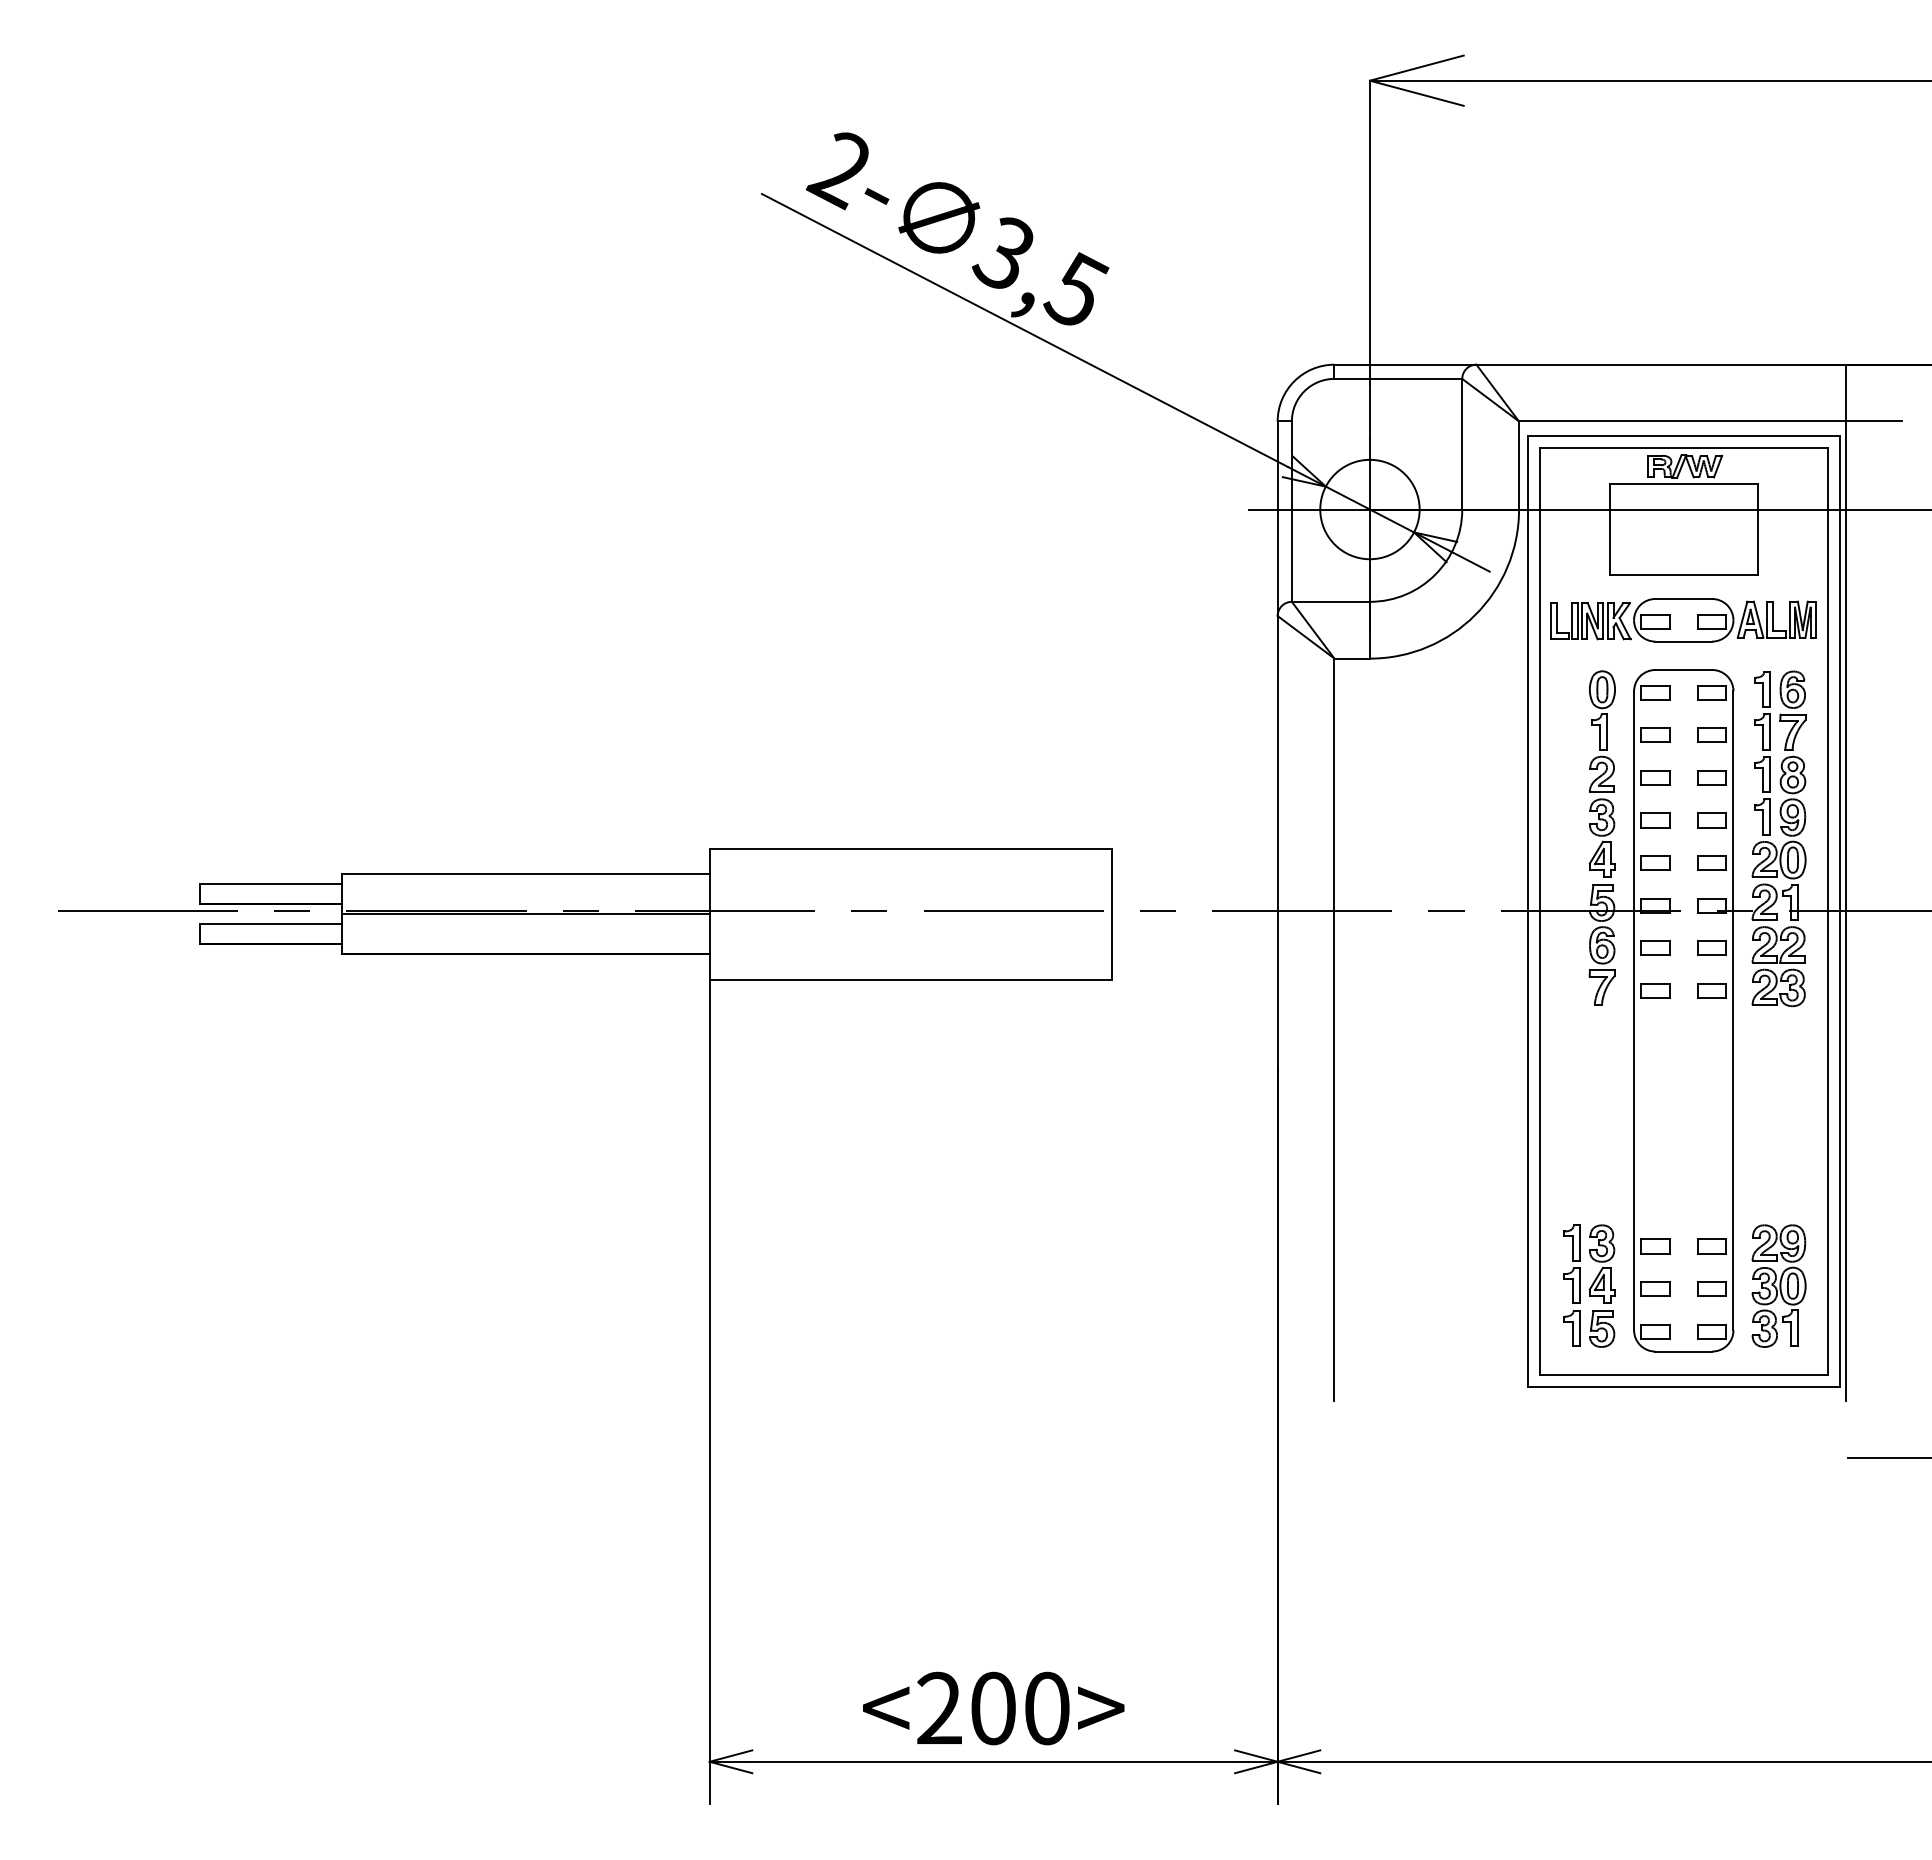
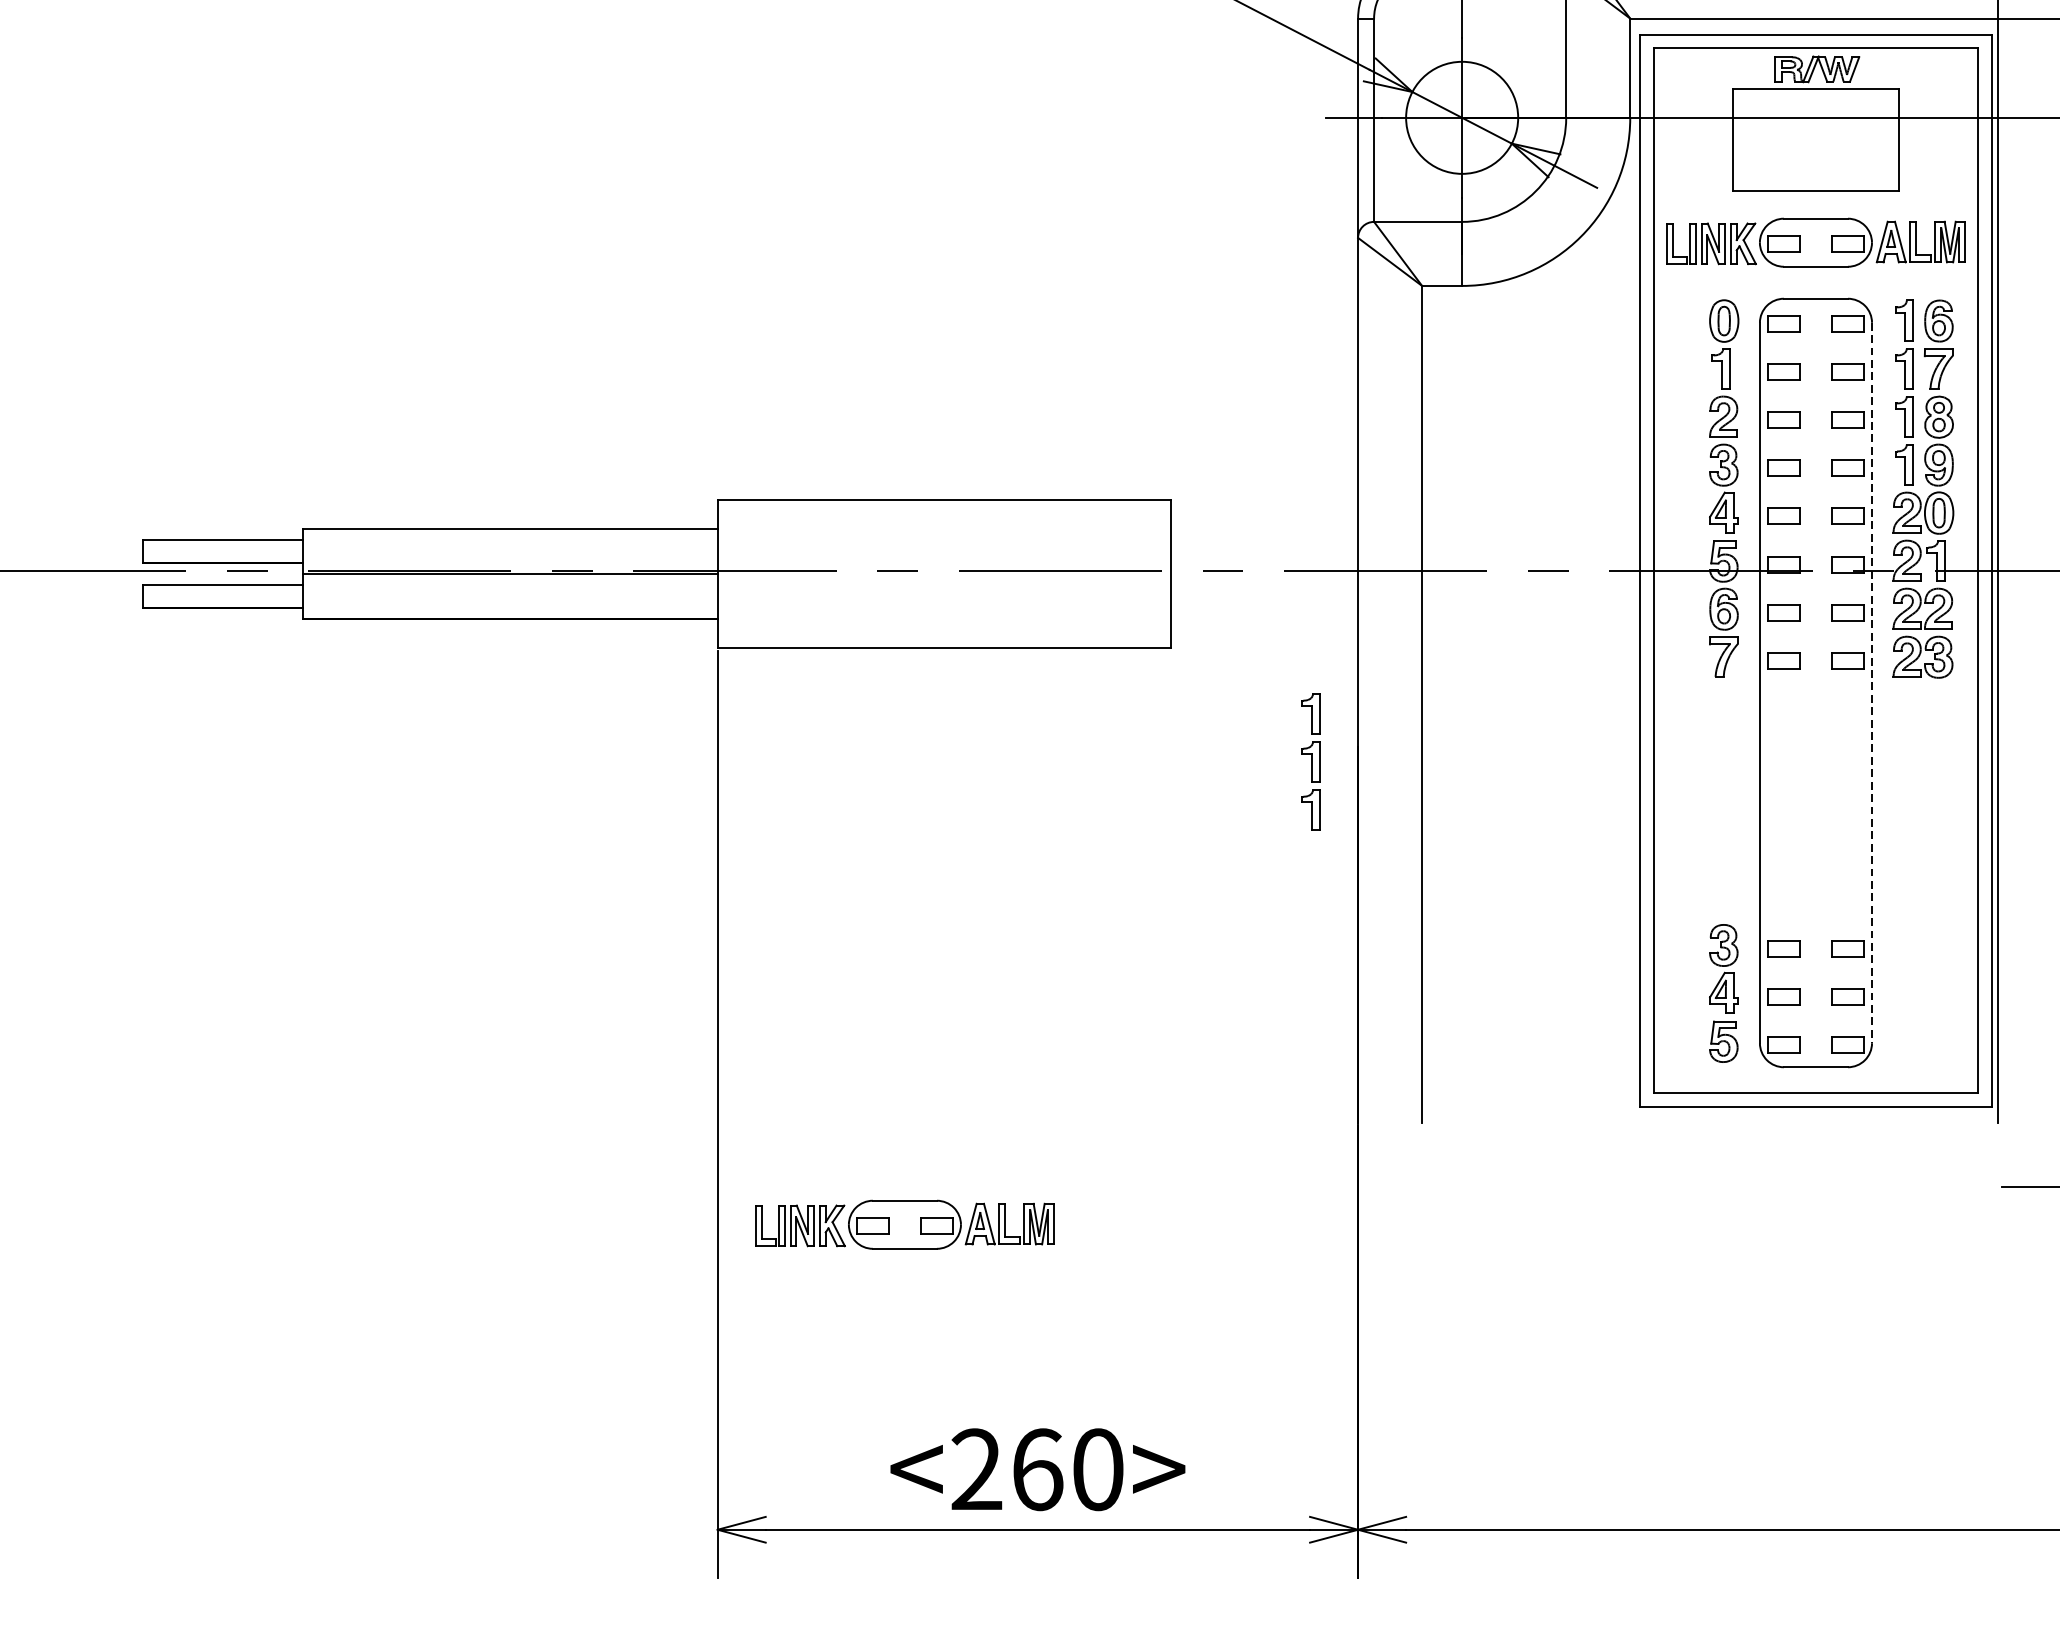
line: (1733, 1011) -> (1872, 683), solid -> dashed
part: (1571, 1285) -> (1310, 761), moved
part: (1778, 1285) -> (1922, 992), removed
part: (875, 1491) -> (904, 1225), added
text: (993, 1708) -> (1037, 1469), <200> -> <260>

